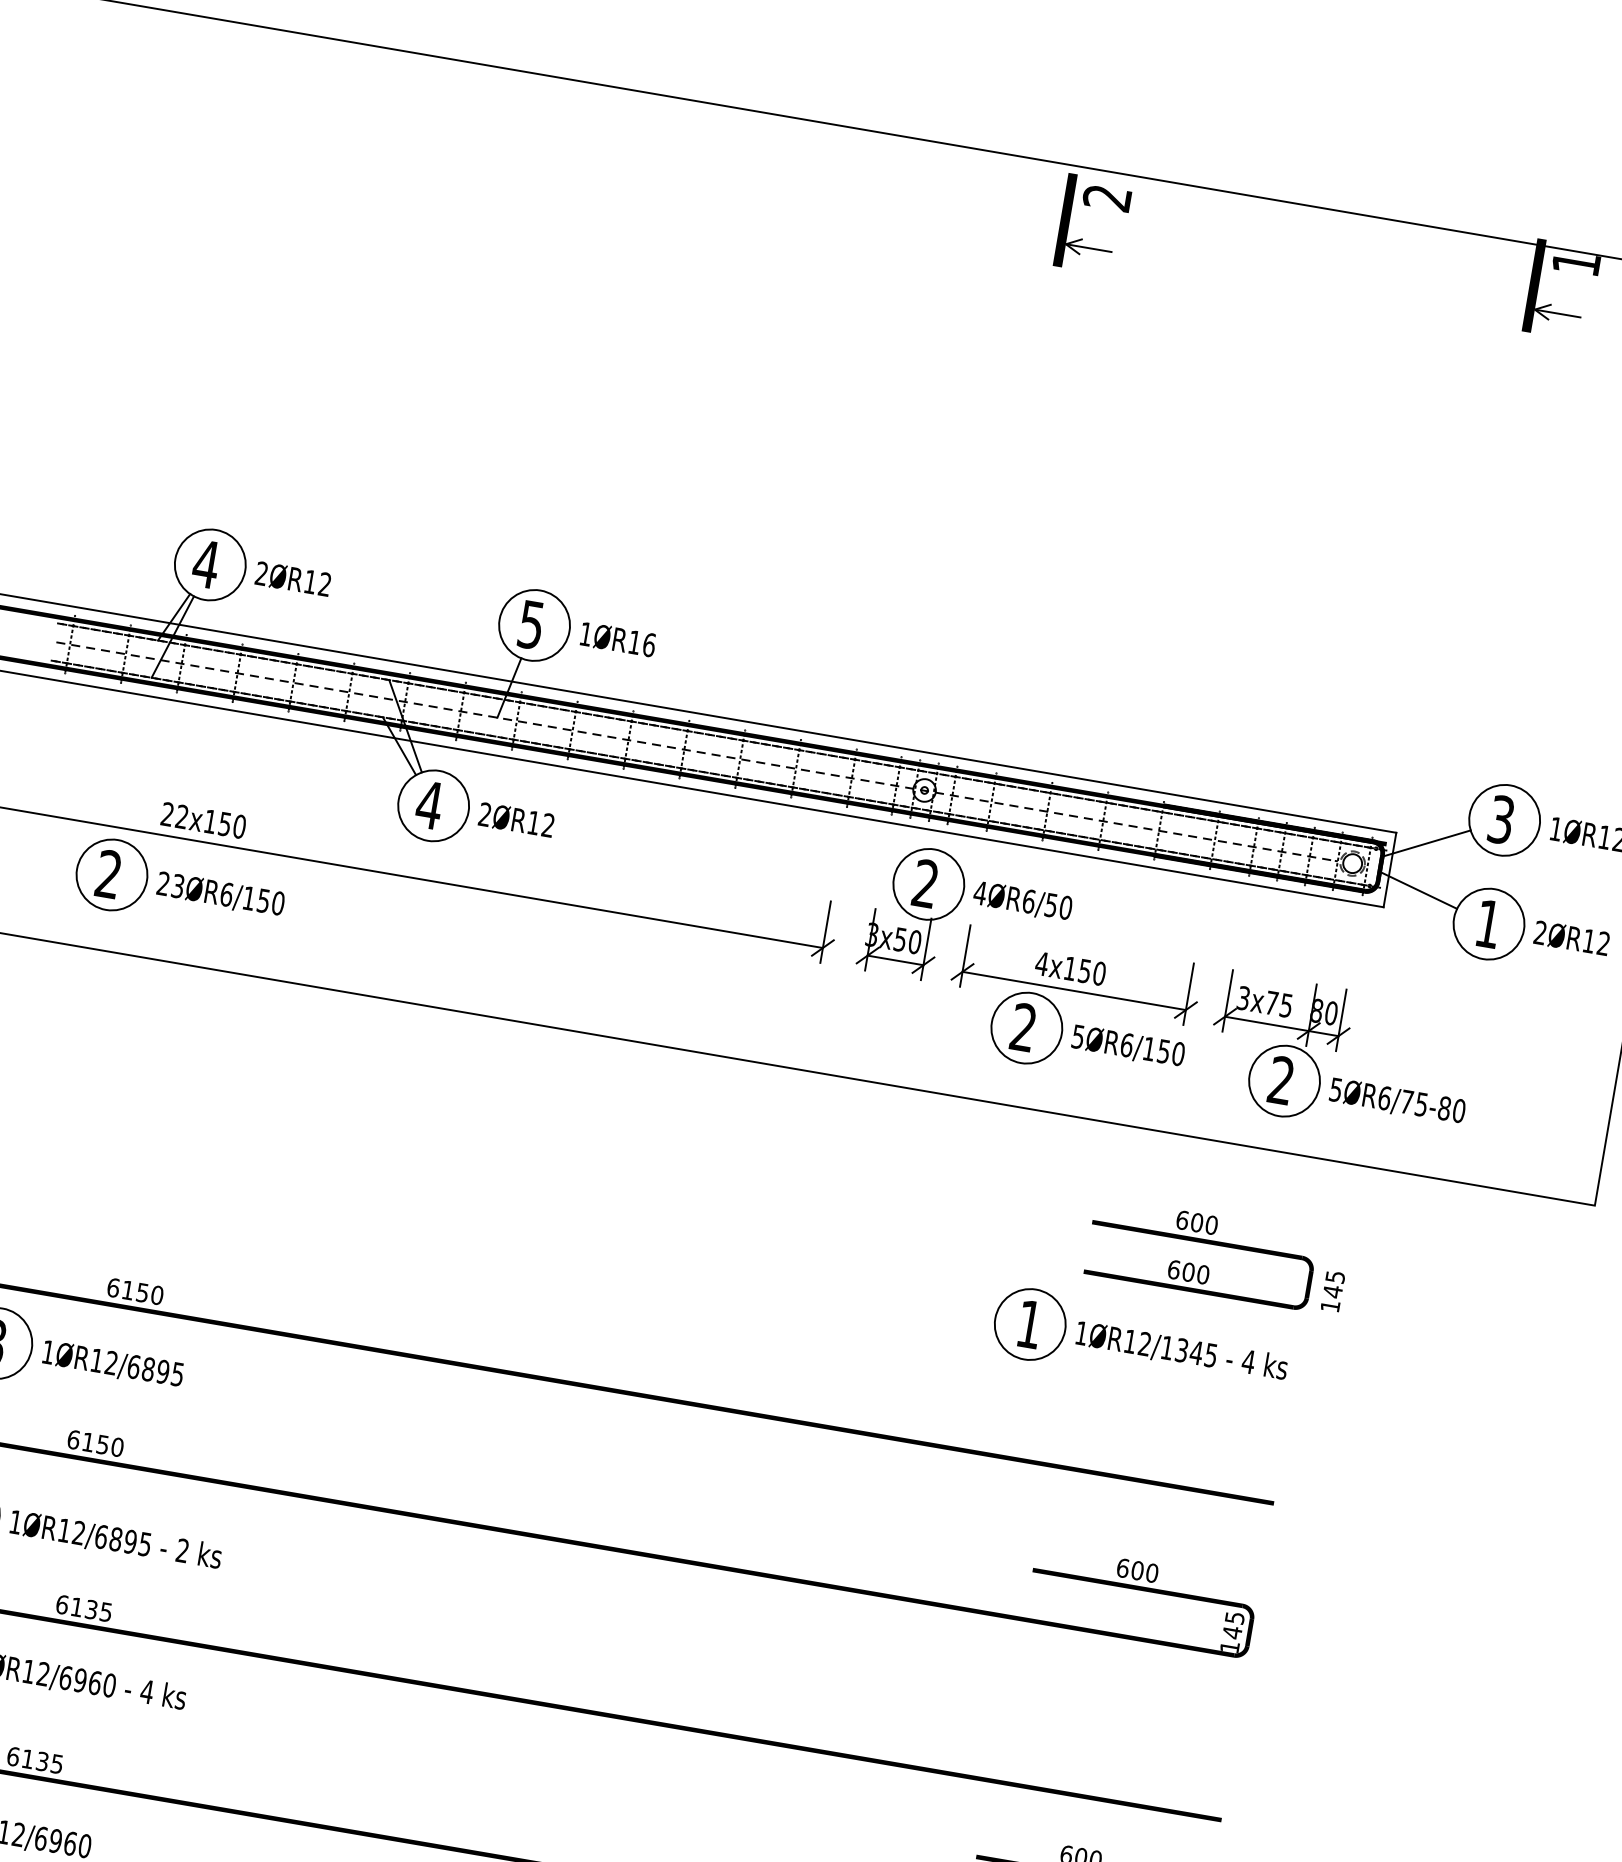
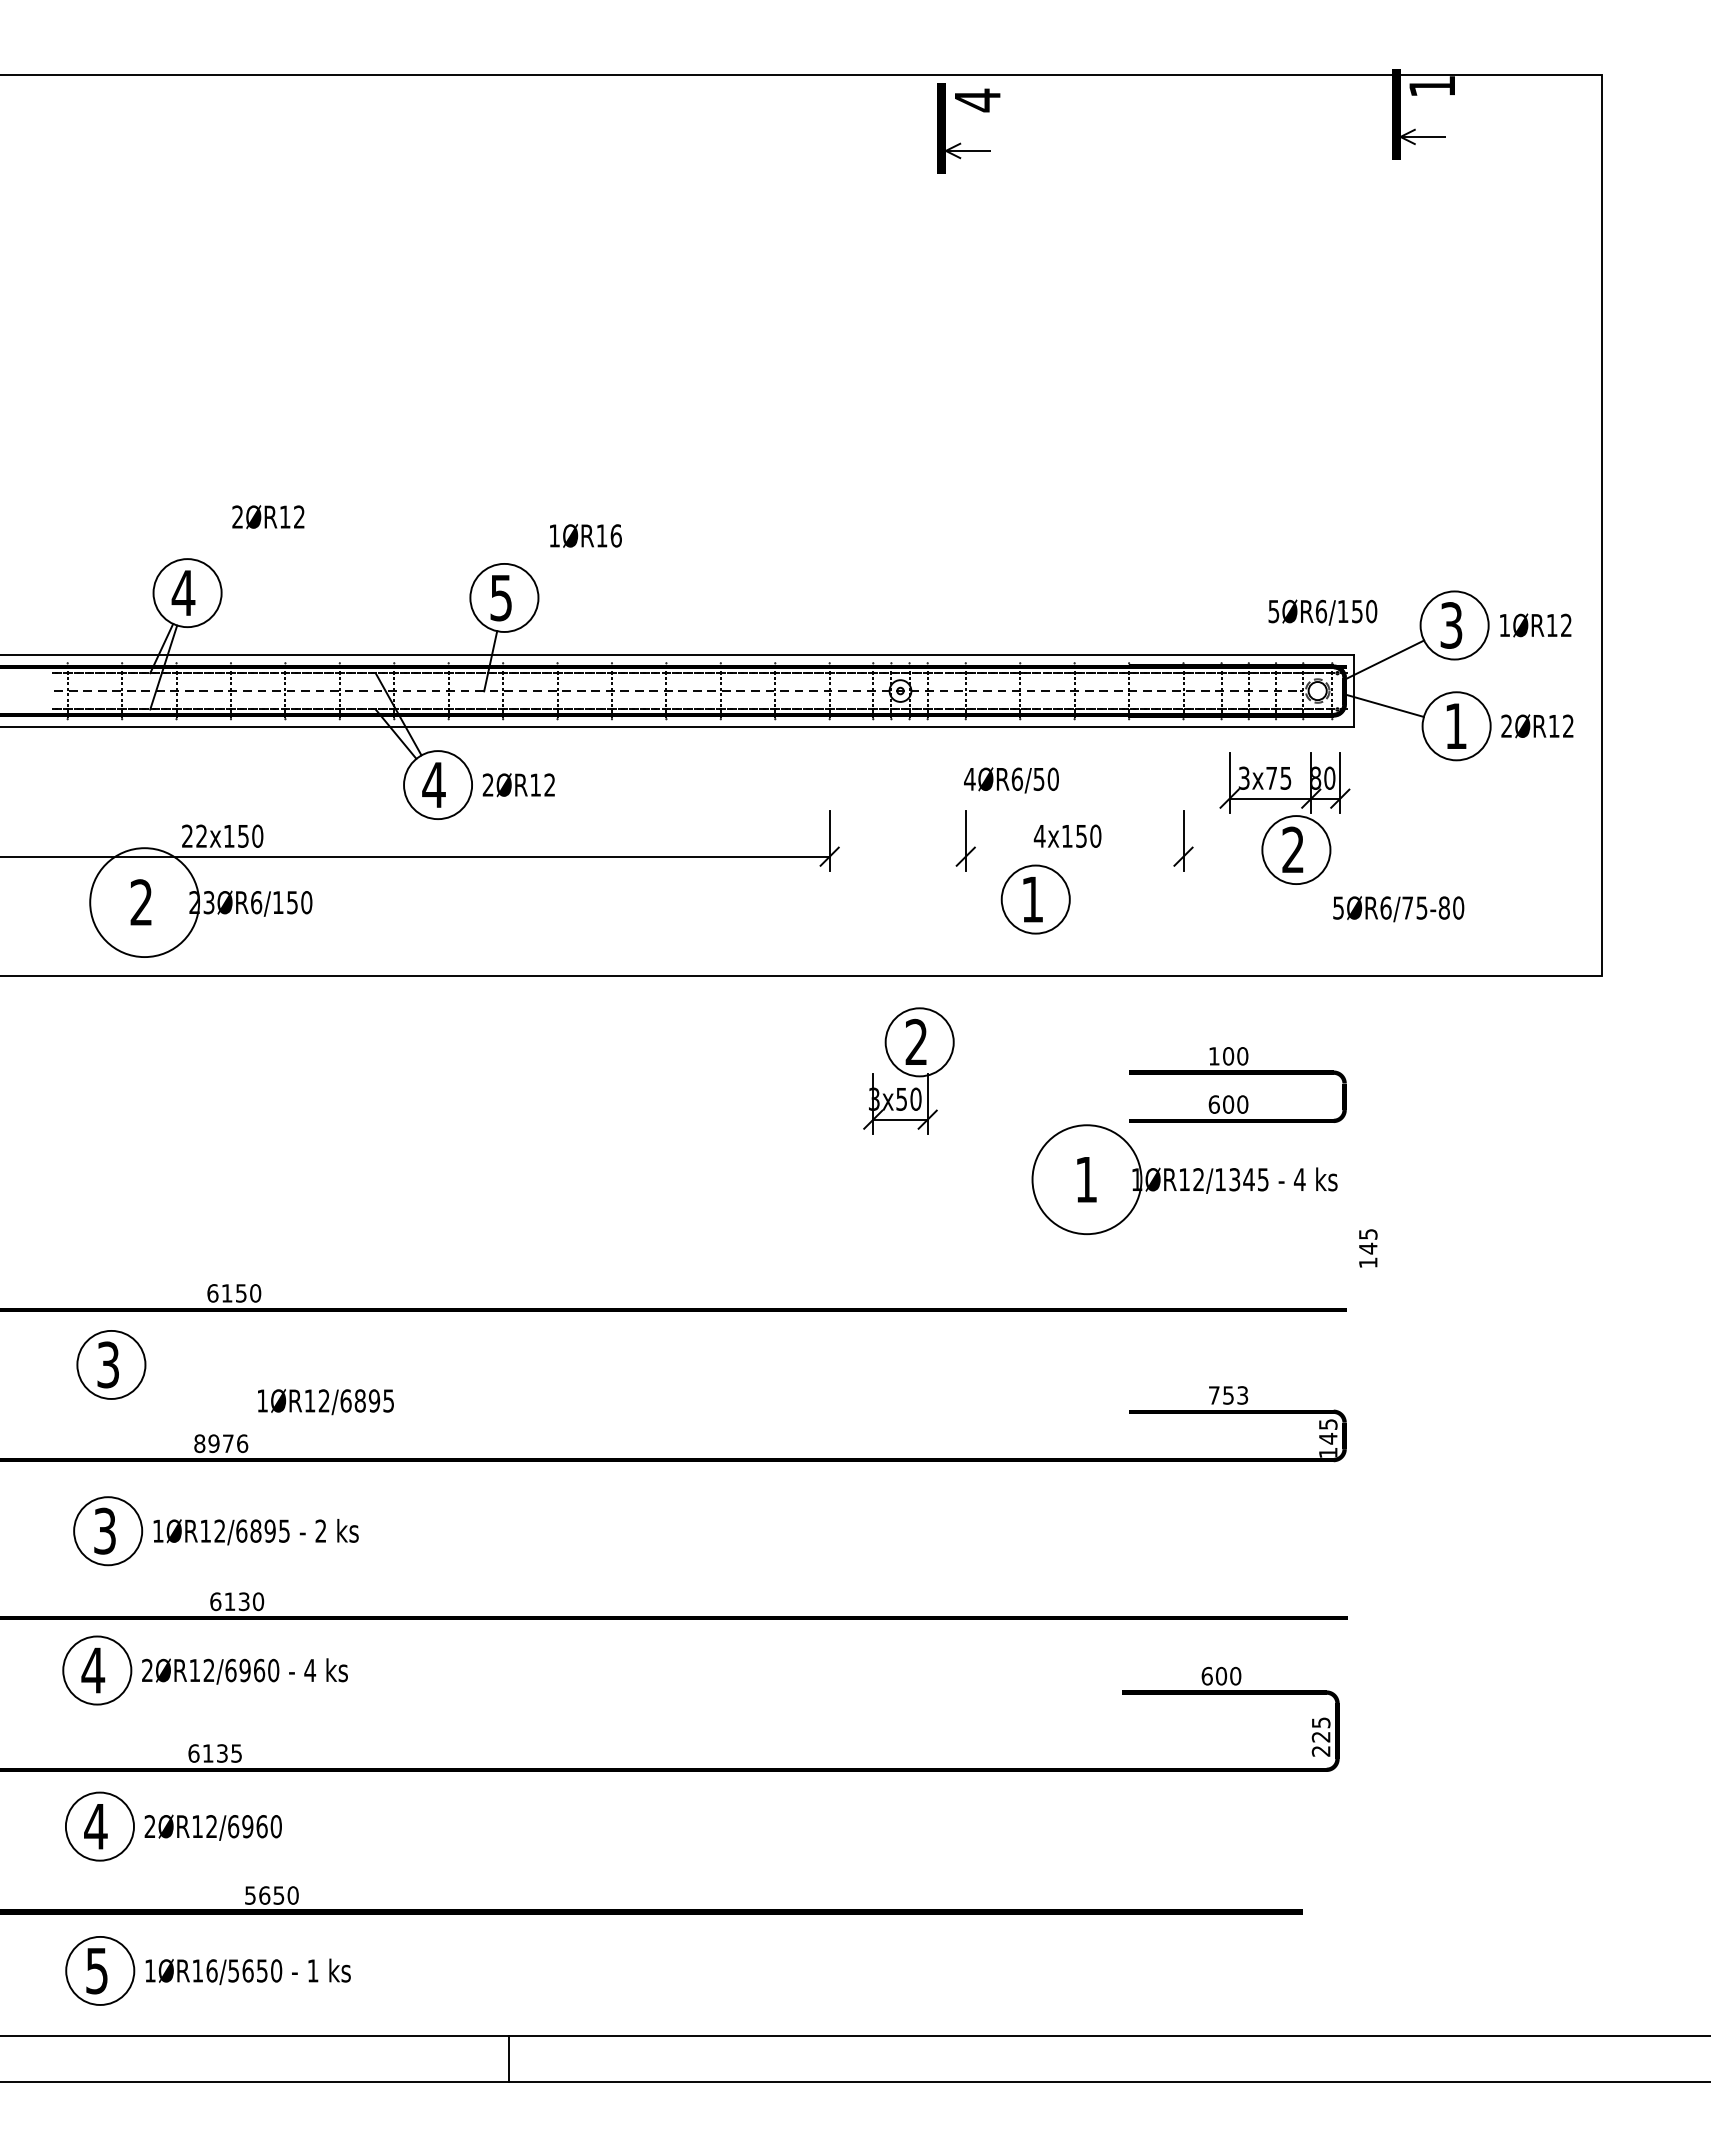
text: (1107, 198) -> (977, 100), 2 -> 4
text: (293, 579) -> (268, 517), moved
text: (617, 639) -> (585, 535), moved
circle: (111, 874) -> (144, 902), size x1.6
part: (912, 911) -> (908, 1070), moved
line: (1074, 990) -> (1074, 856), removed
text: (1022, 1027) -> (1031, 899), 2 -> 1
text: (1127, 1046) -> (1322, 612), moved
part: (1277, 1046) -> (1284, 818), moved
text: (1181, 1220) -> (1213, 1056), 600 -> 100
text: (1333, 1291) -> (1368, 1248), moved
circle: (1029, 1324) -> (1086, 1179), size x1.6
text: (112, 1364) -> (325, 1402), moved
text: (95, 1443) -> (221, 1443), 6150 -> 8976
text: (1137, 1570) -> (1228, 1395), 600 -> 753
text: (106, 1612) -> (258, 1601), 6135 -> 6130

